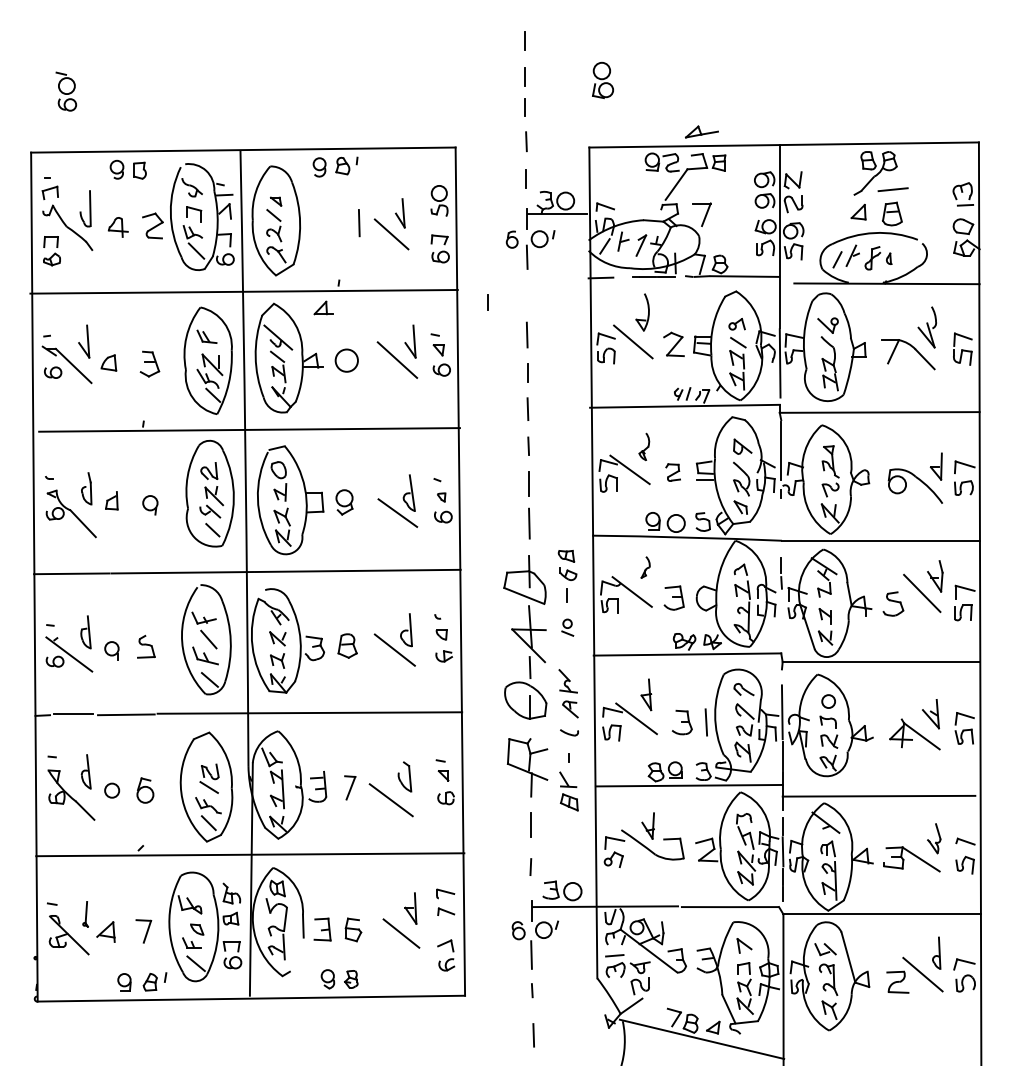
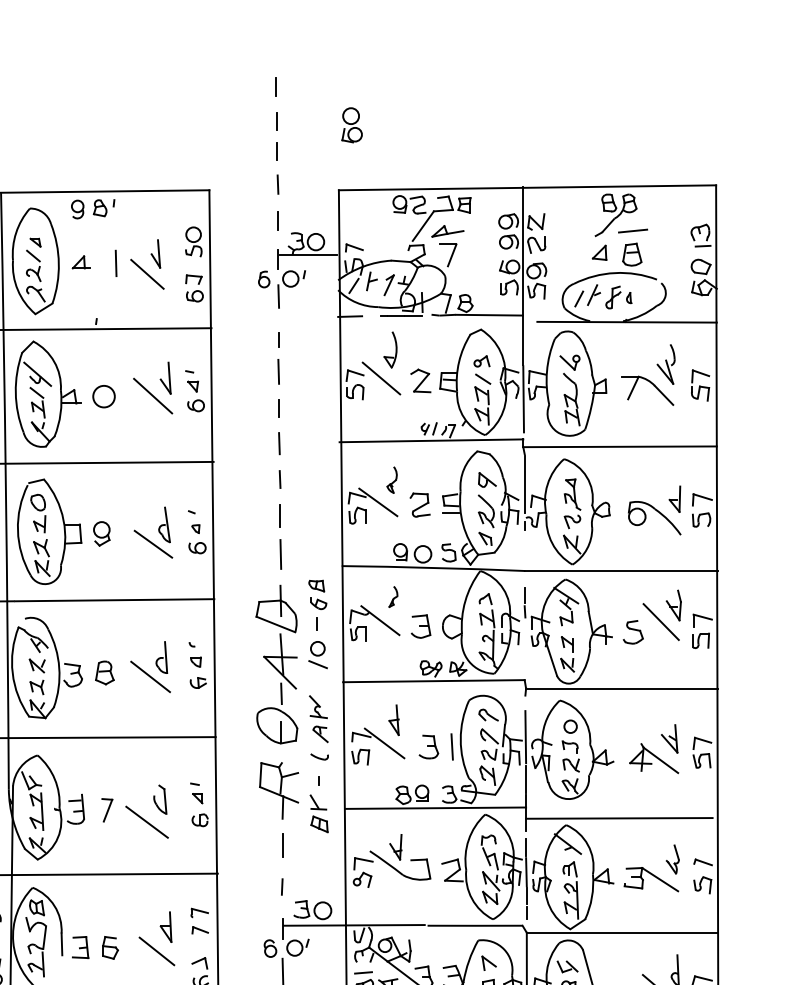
part: (701, 131) -> (447, 230), moved
line: (487, 302) -> (279, 340), moved
part: (323, 307) -> (81, 261), moved
part: (672, 472) -> (419, 504), size x1.43
part: (567, 627) -> (317, 655), size x1.67

